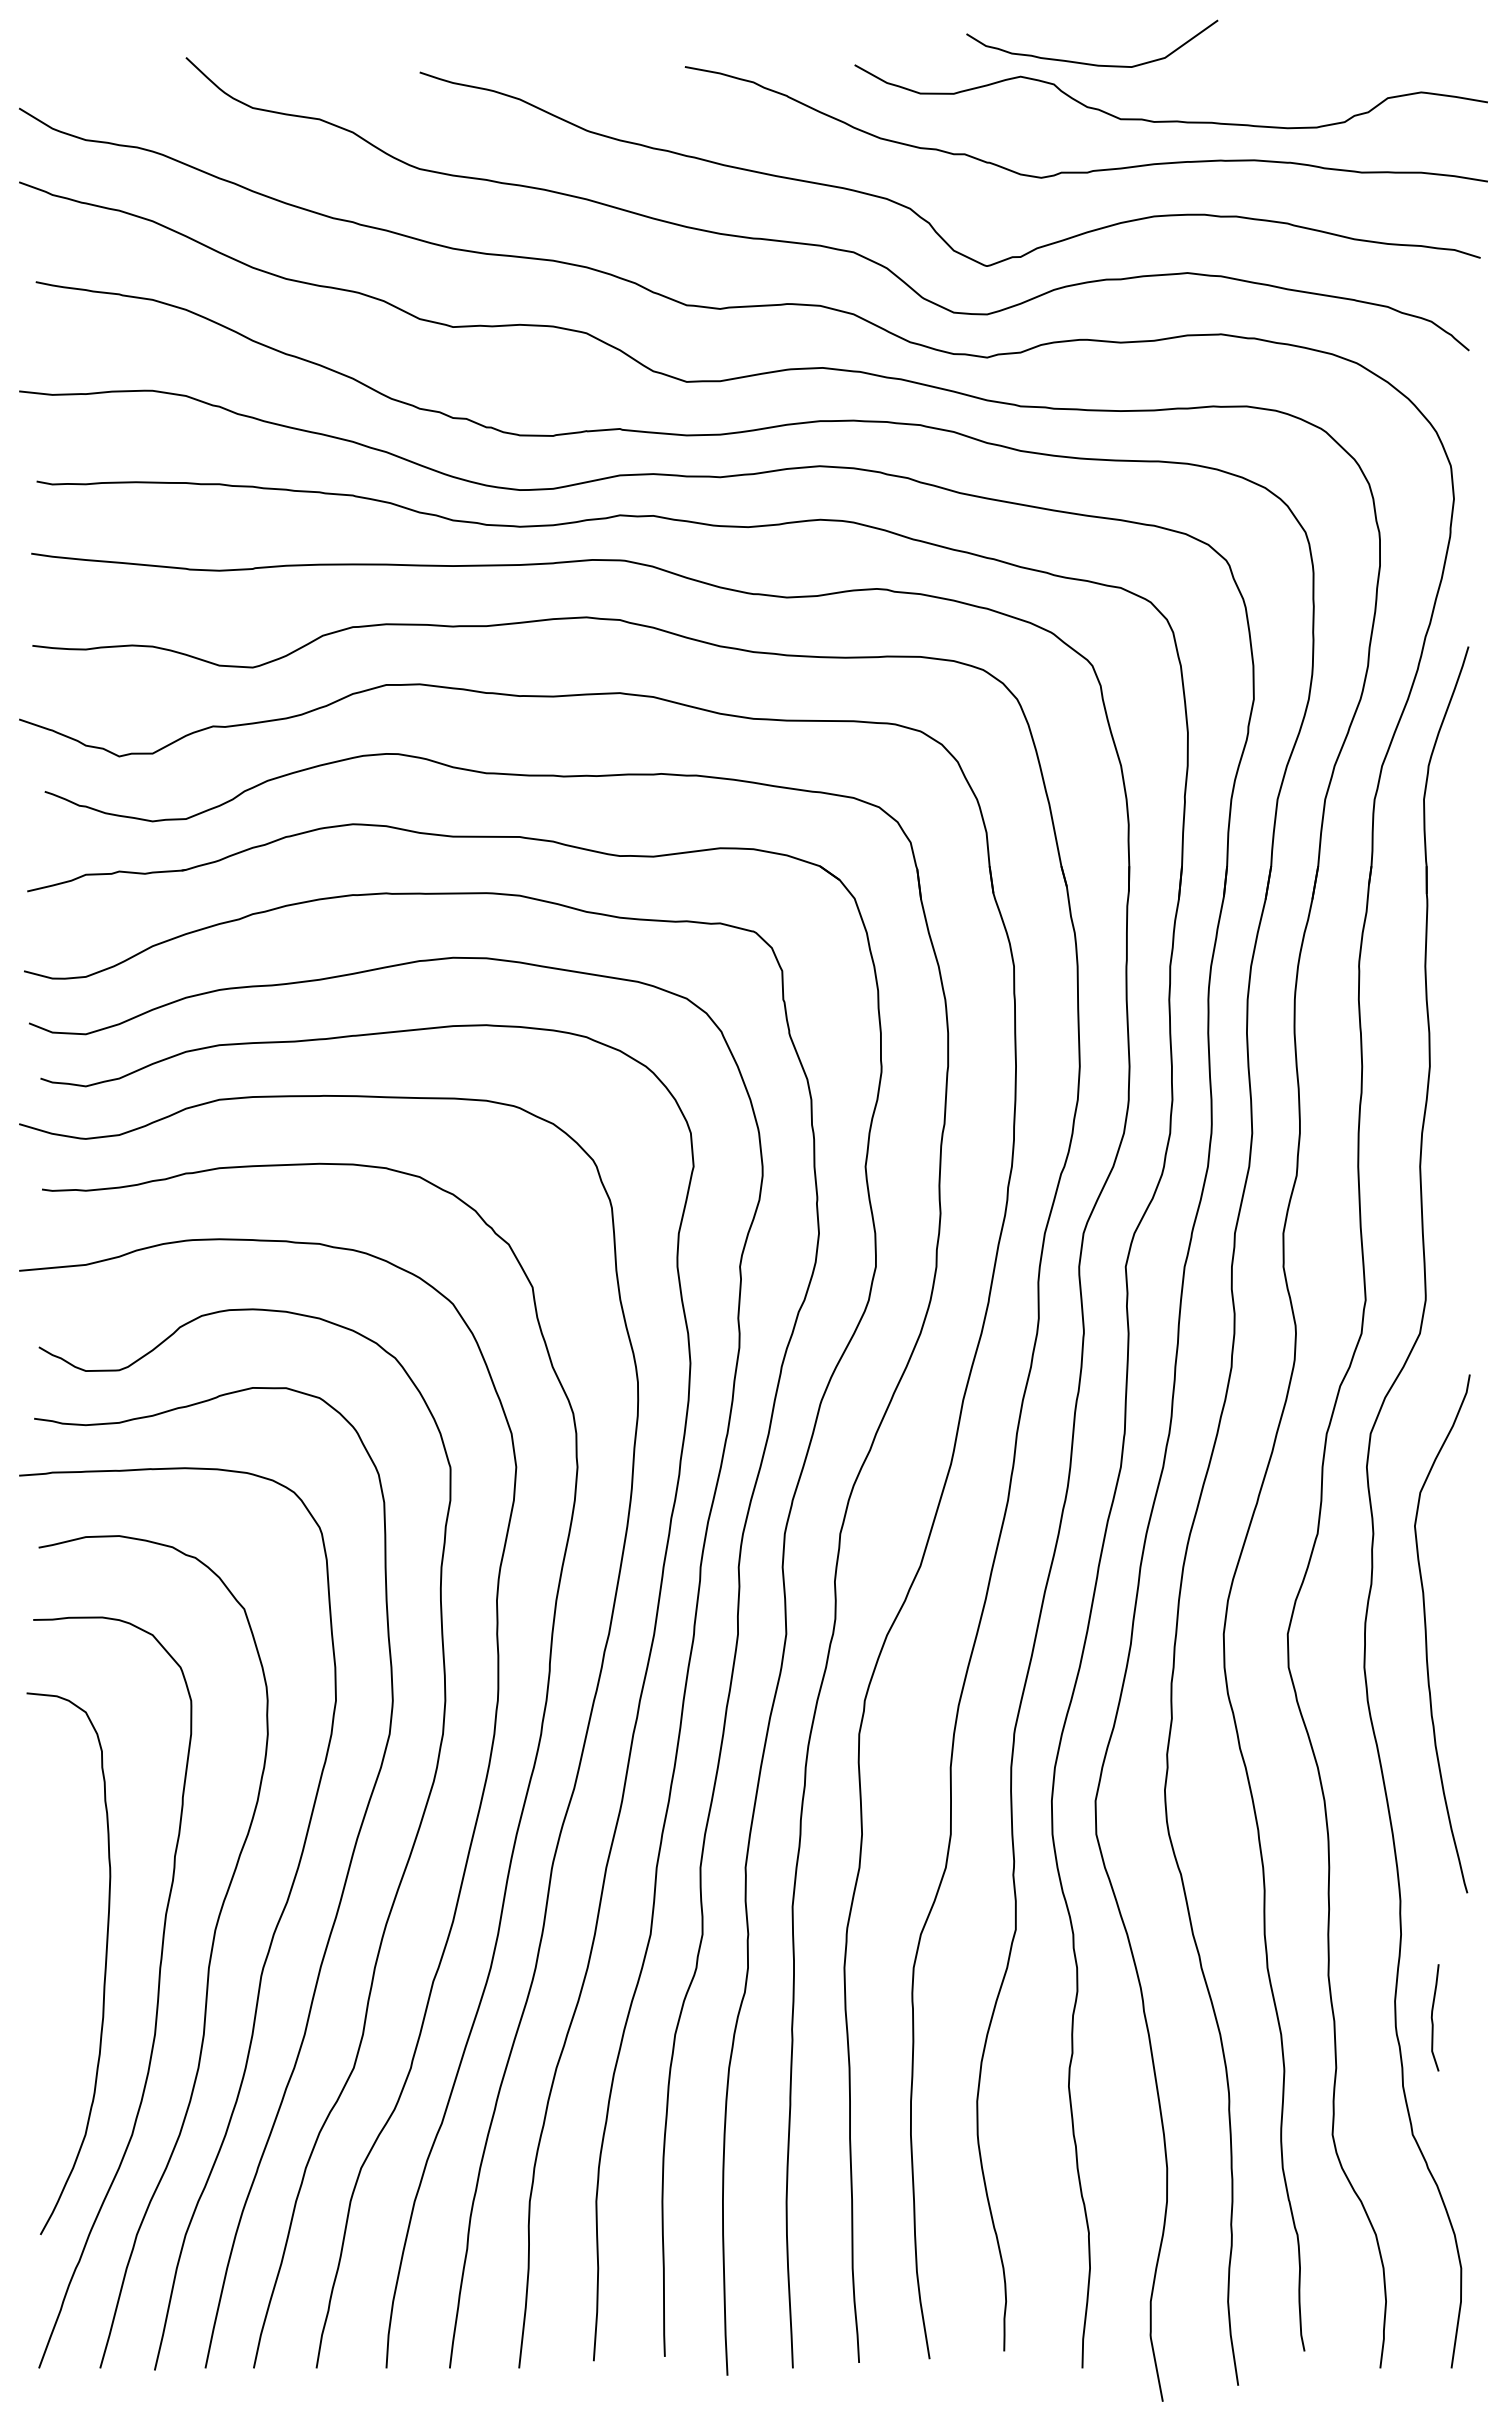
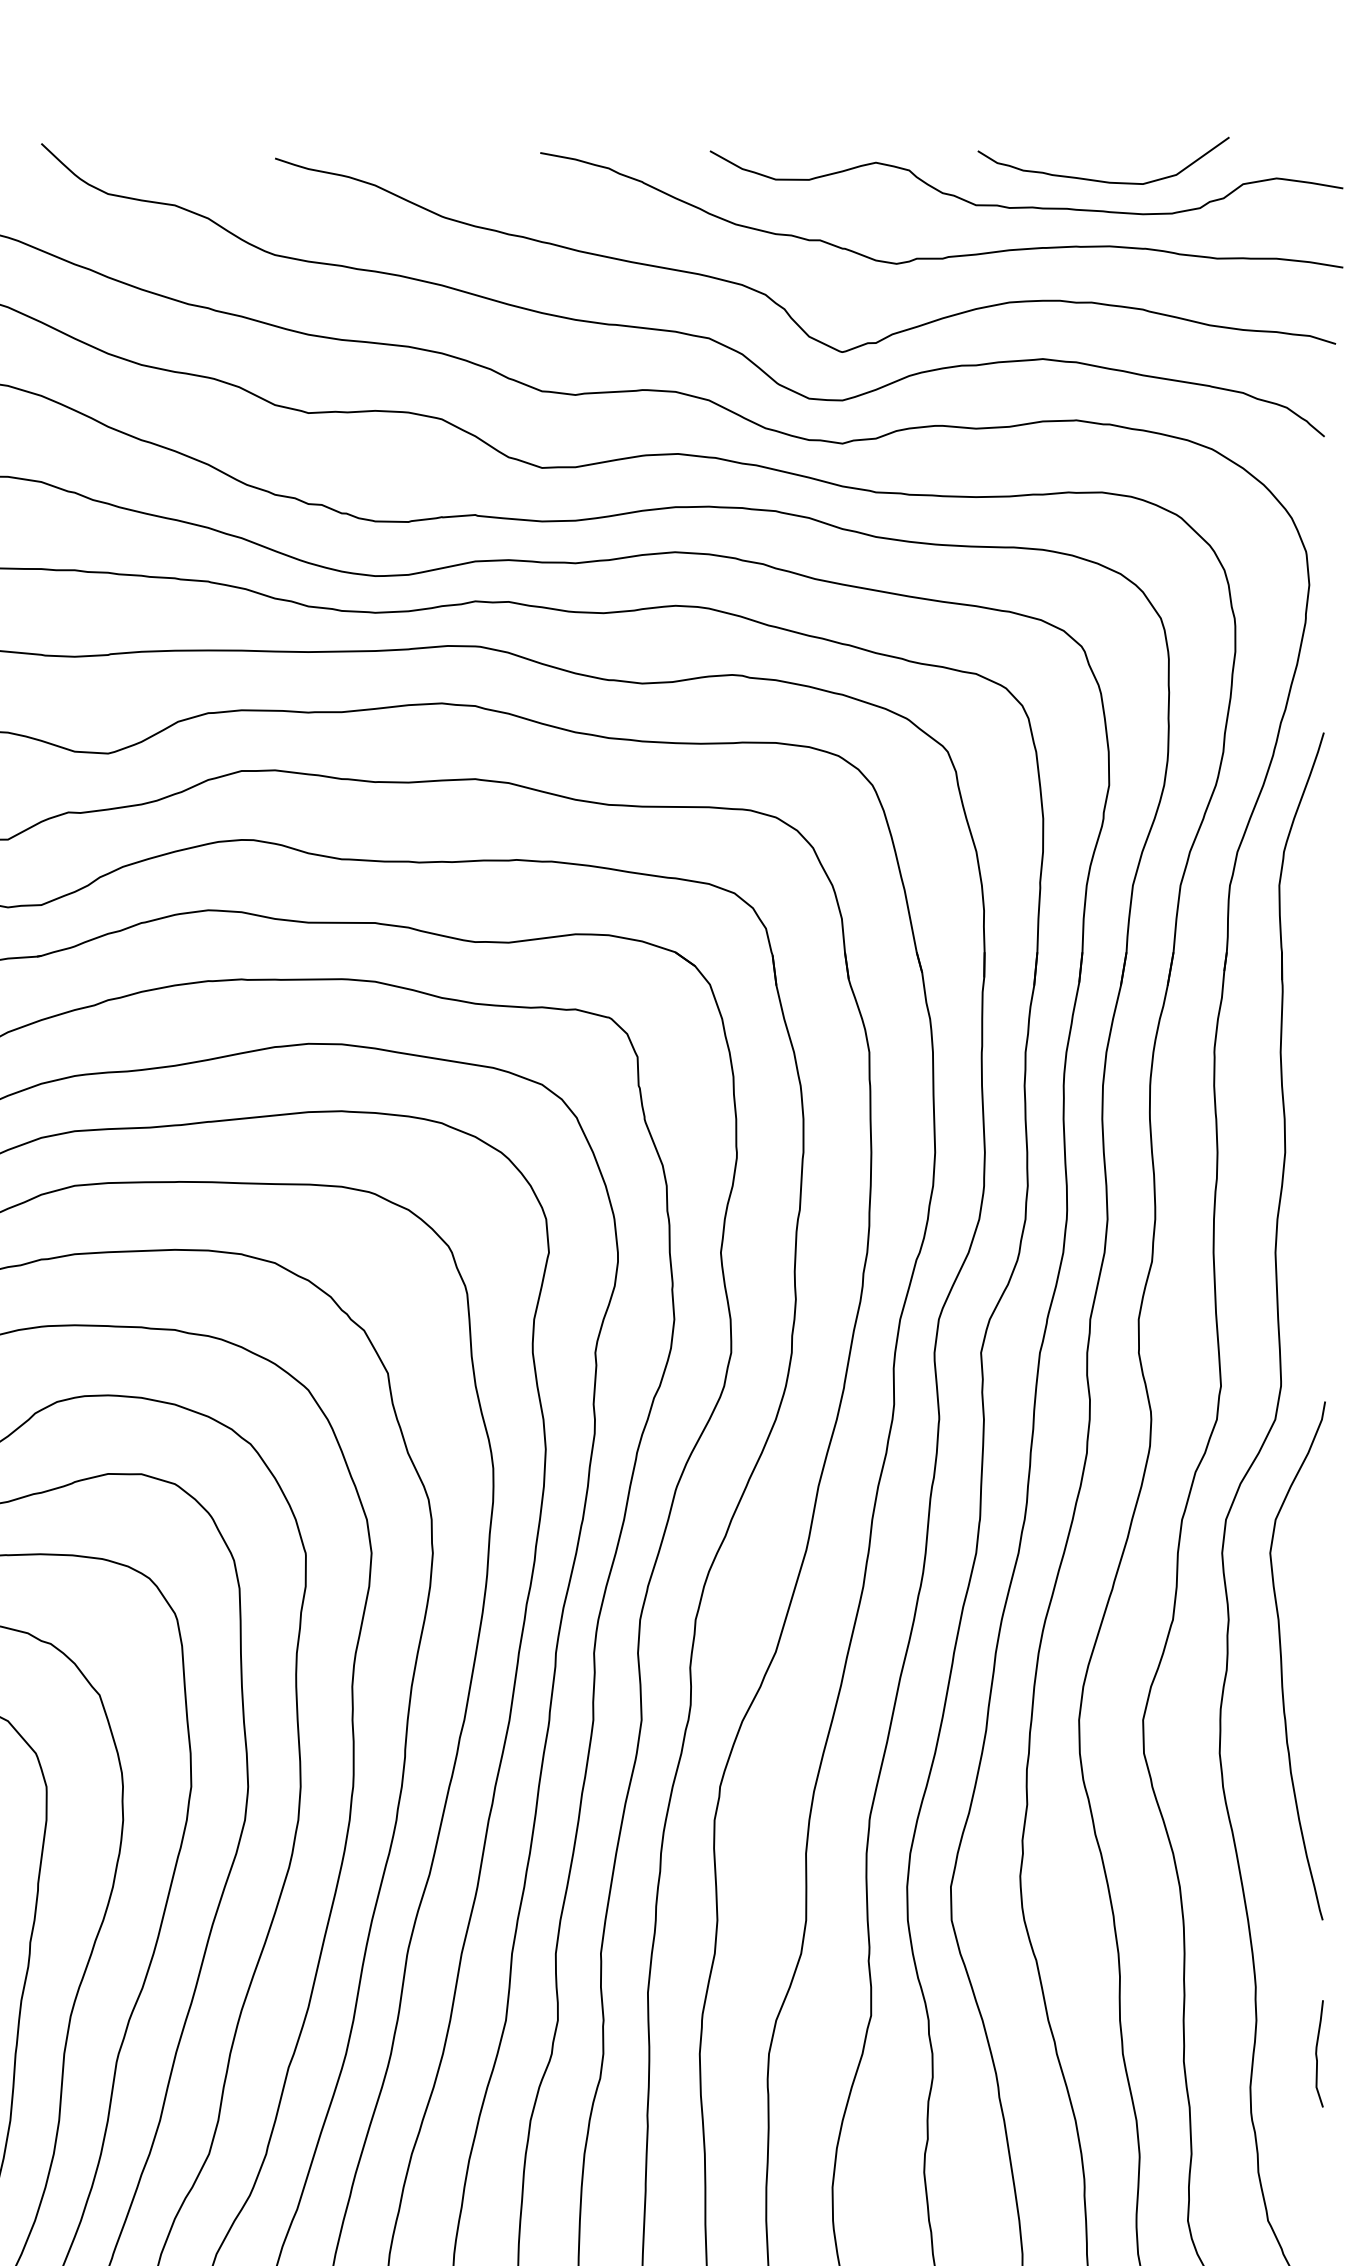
curve: (1091, 63) -> (1102, 180), moved
curve: (1426, 1633) -> (1281, 1660), moved
curve: (1432, 2017) -> (1316, 2053), moved

